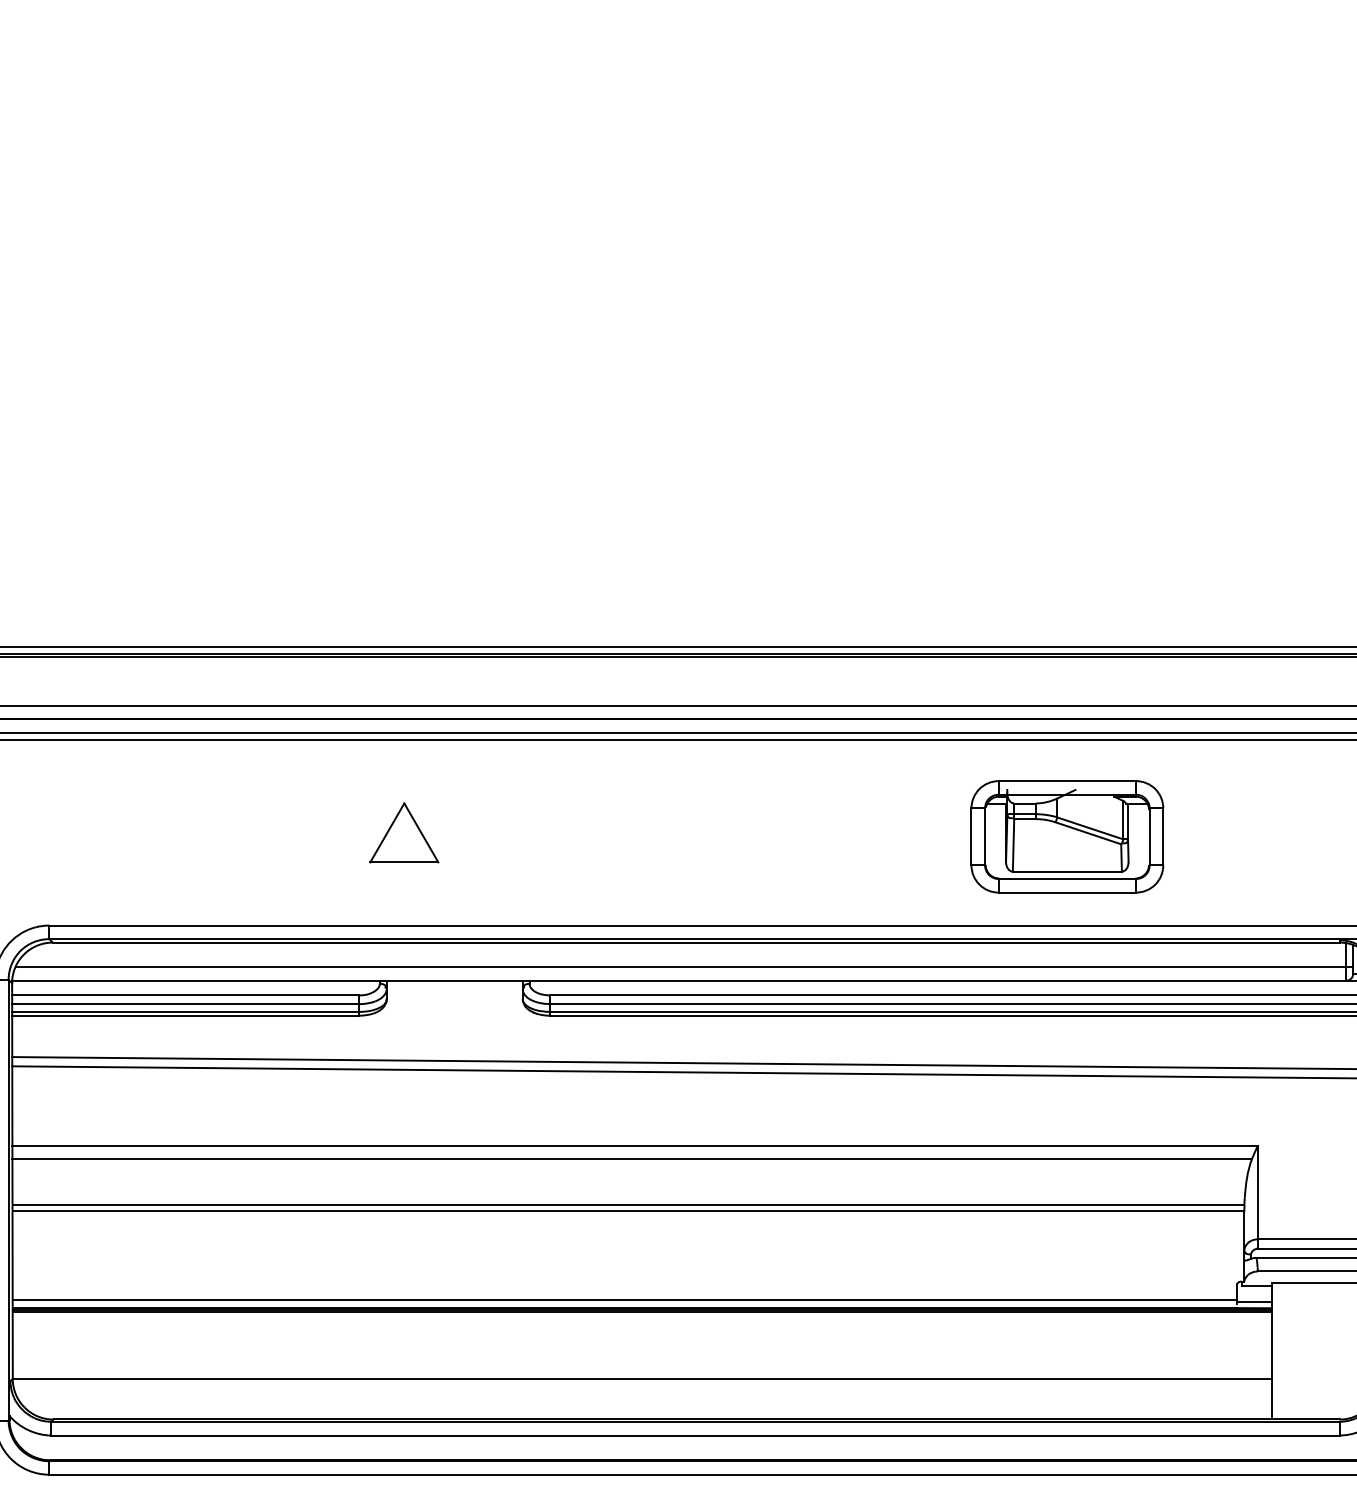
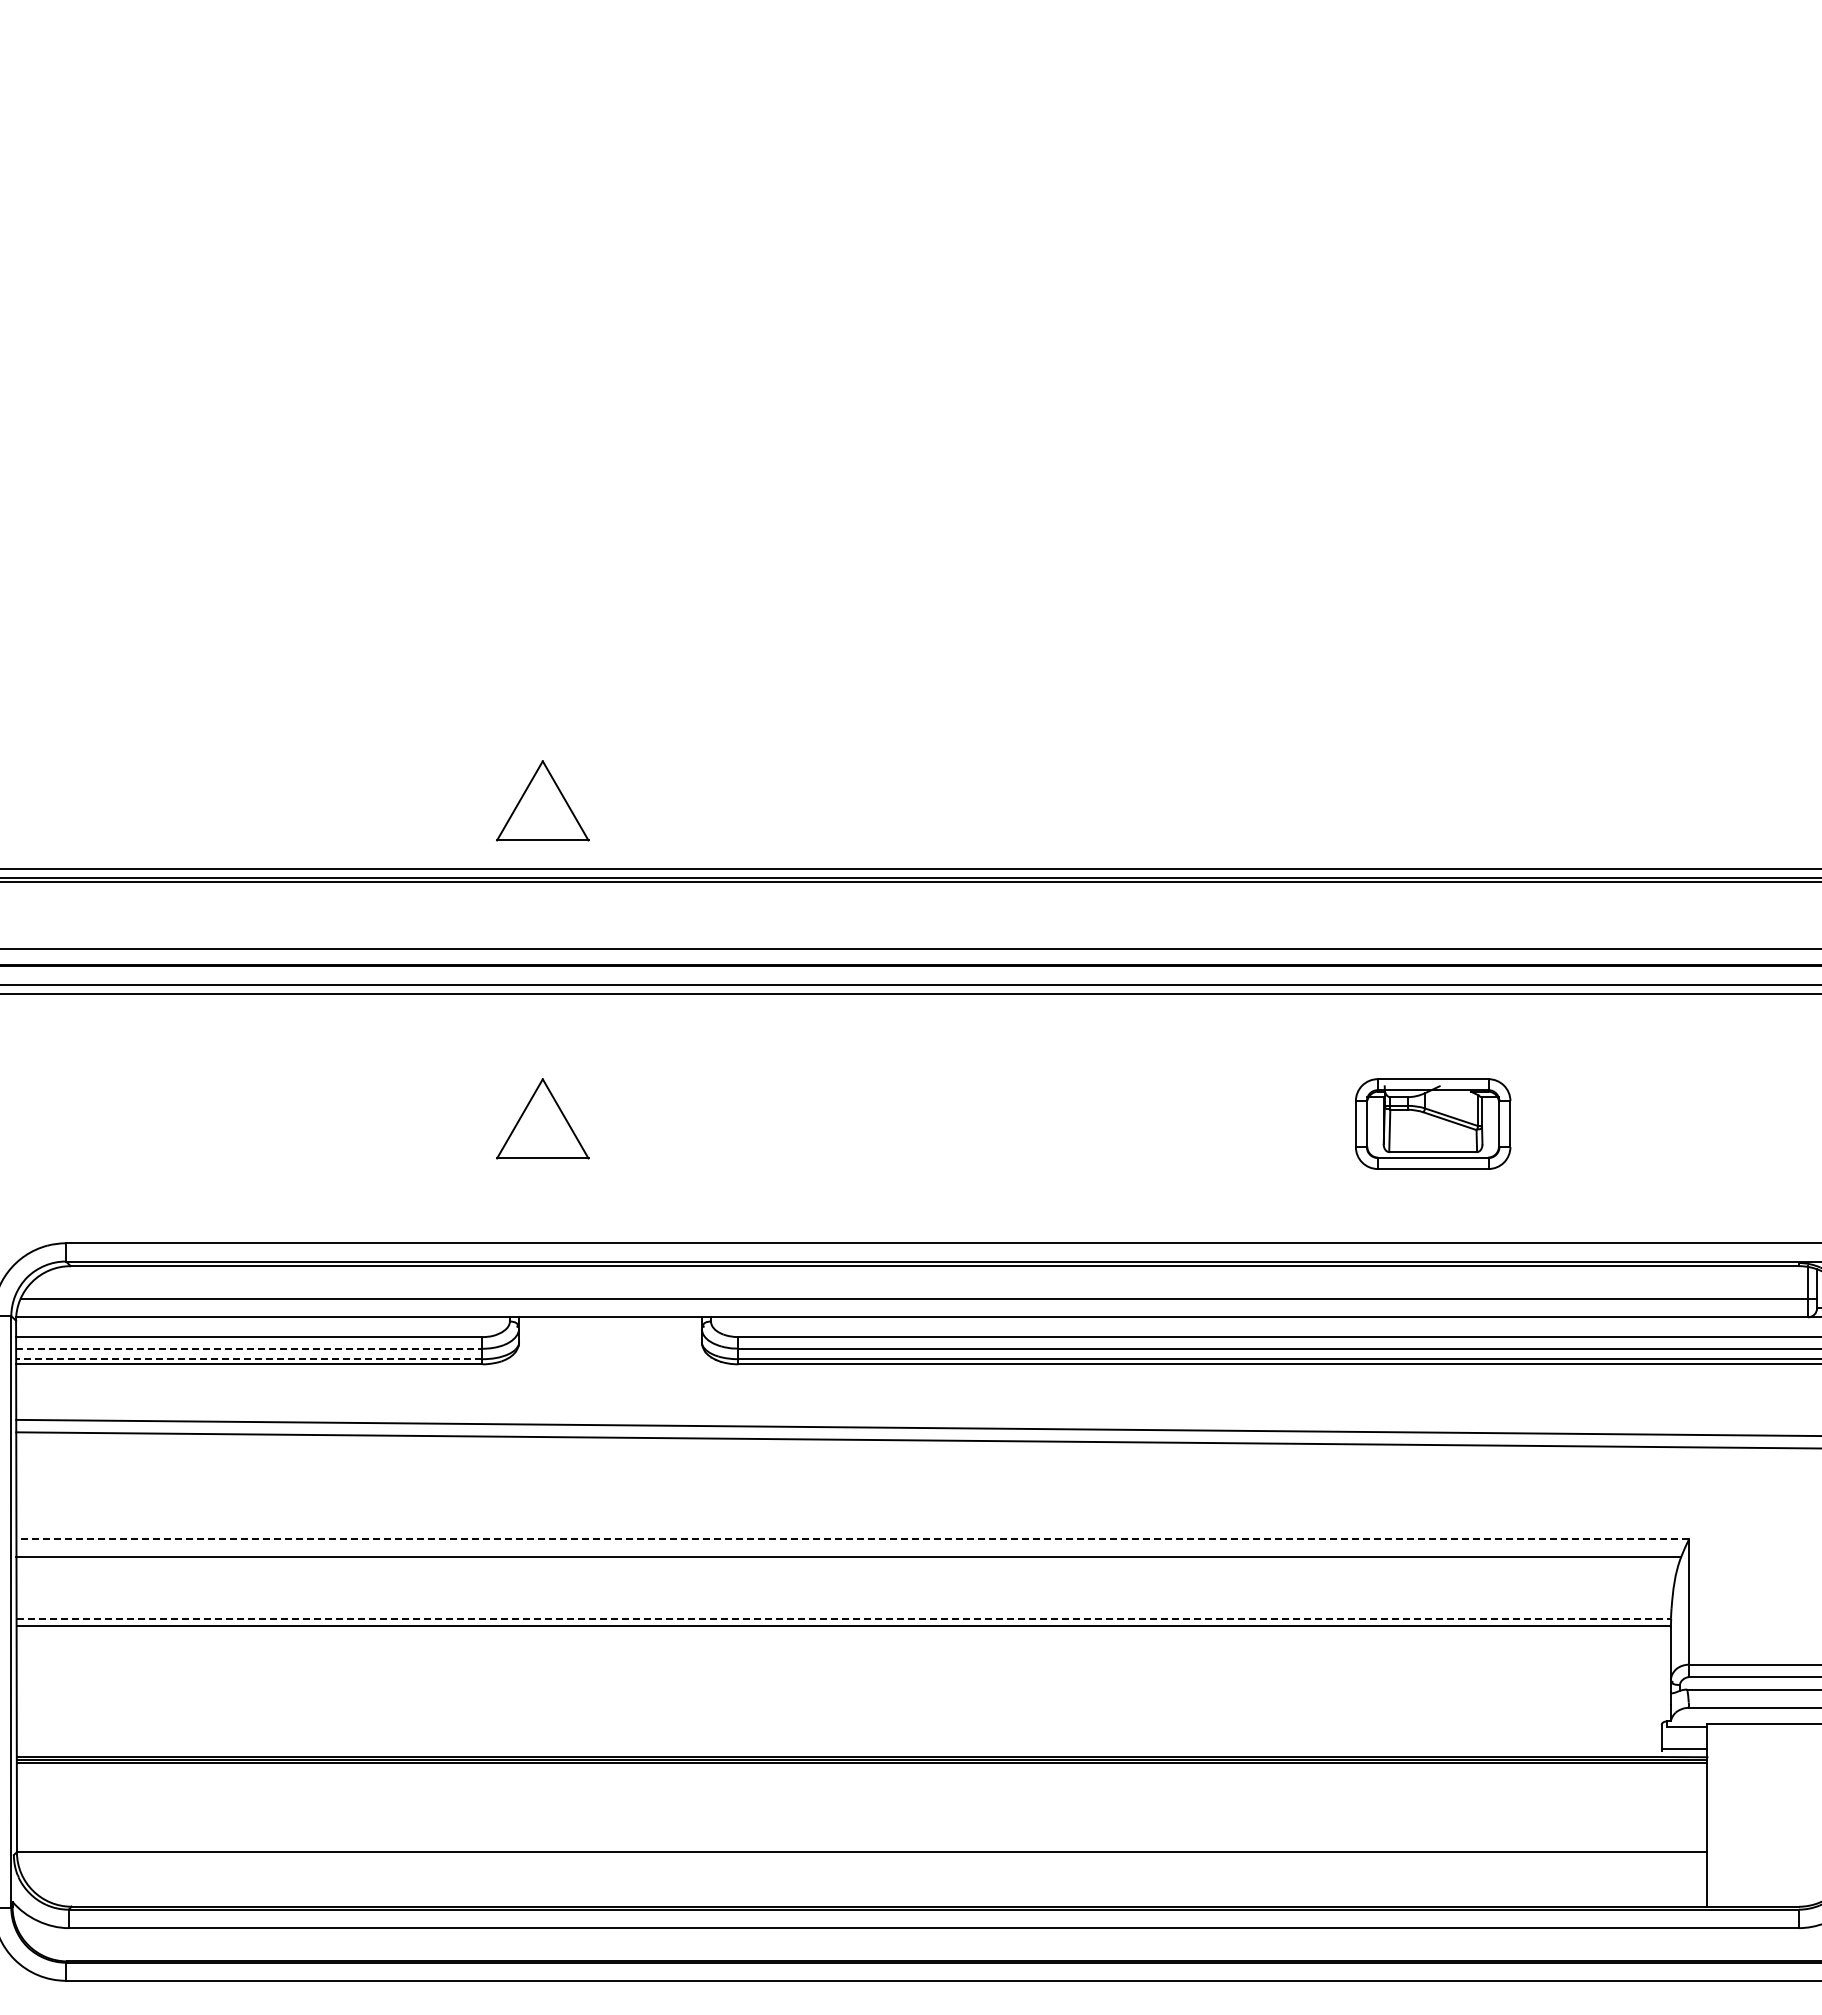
part: (404, 595) -> (542, 800), added
part: (1066, 836) -> (1432, 1123), size x0.6
line: (185, 1003) -> (249, 1348), solid -> dashed
line: (185, 1012) -> (248, 1359), solid -> dashed
line: (634, 1146) -> (852, 1539), solid -> dashed
line: (628, 1204) -> (844, 1618), solid -> dashed
line: (624, 1300) -> (838, 1746), removed

